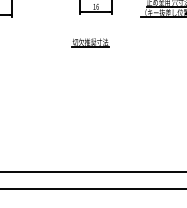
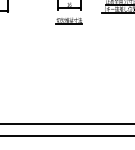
part: (89, 42) -> (68, 20), moved

